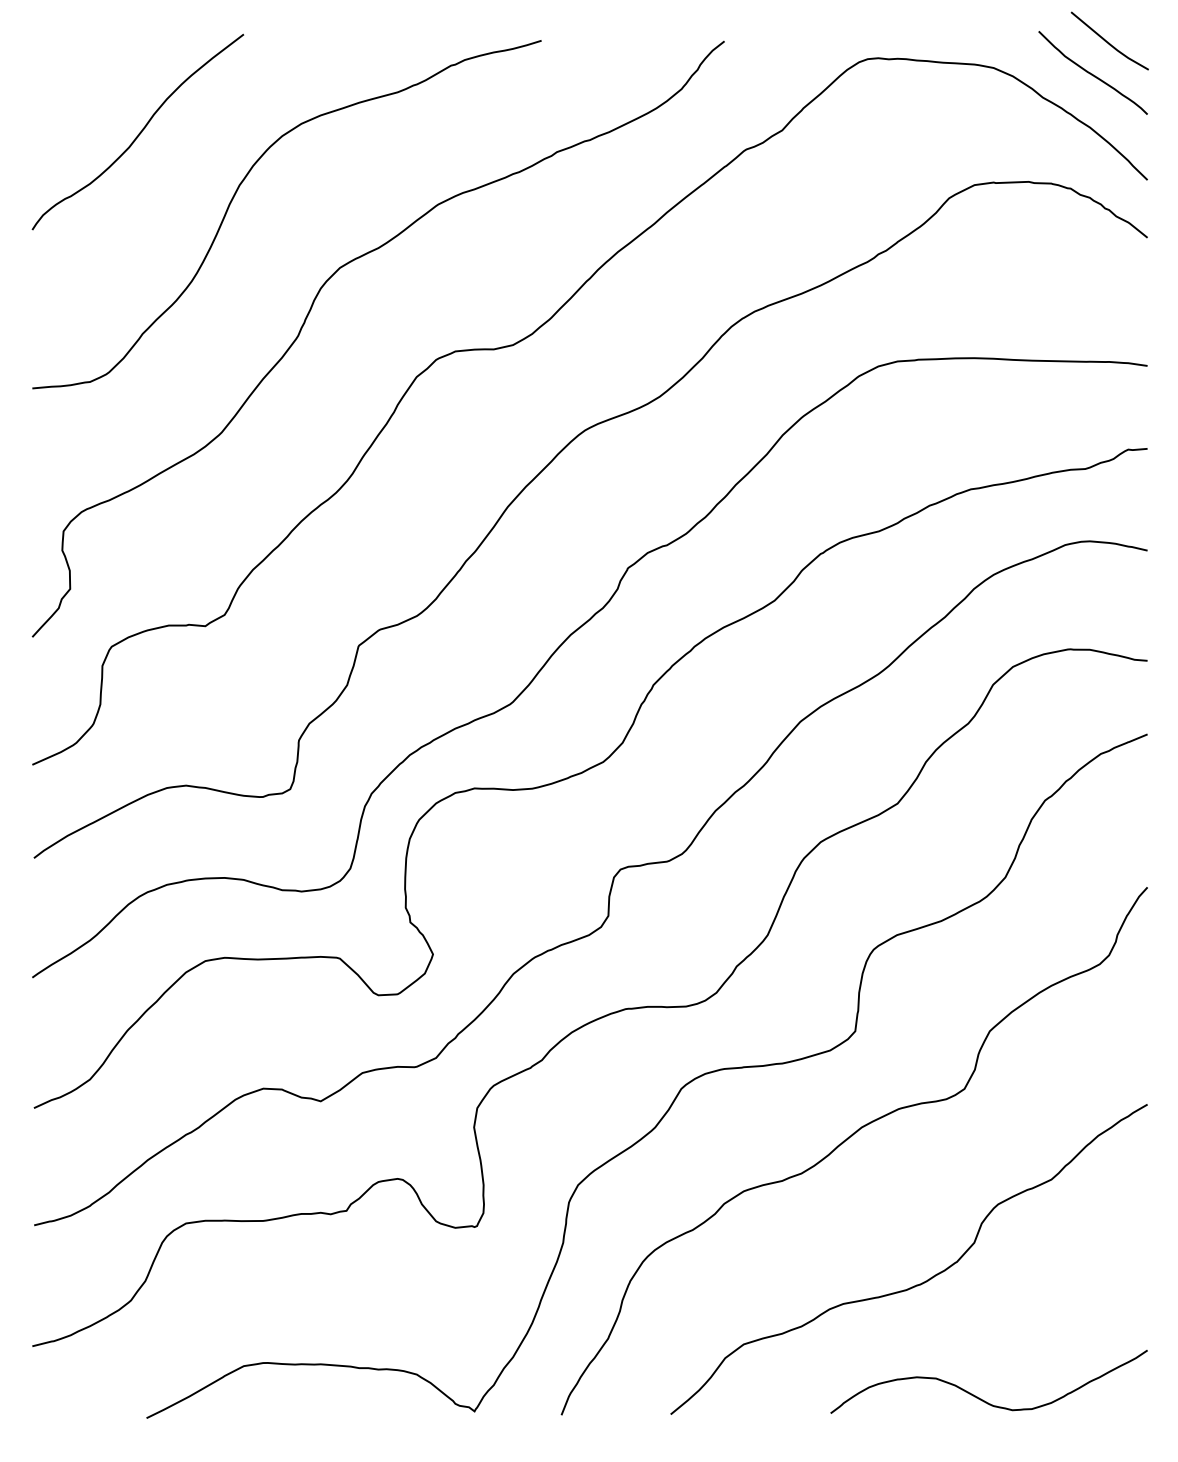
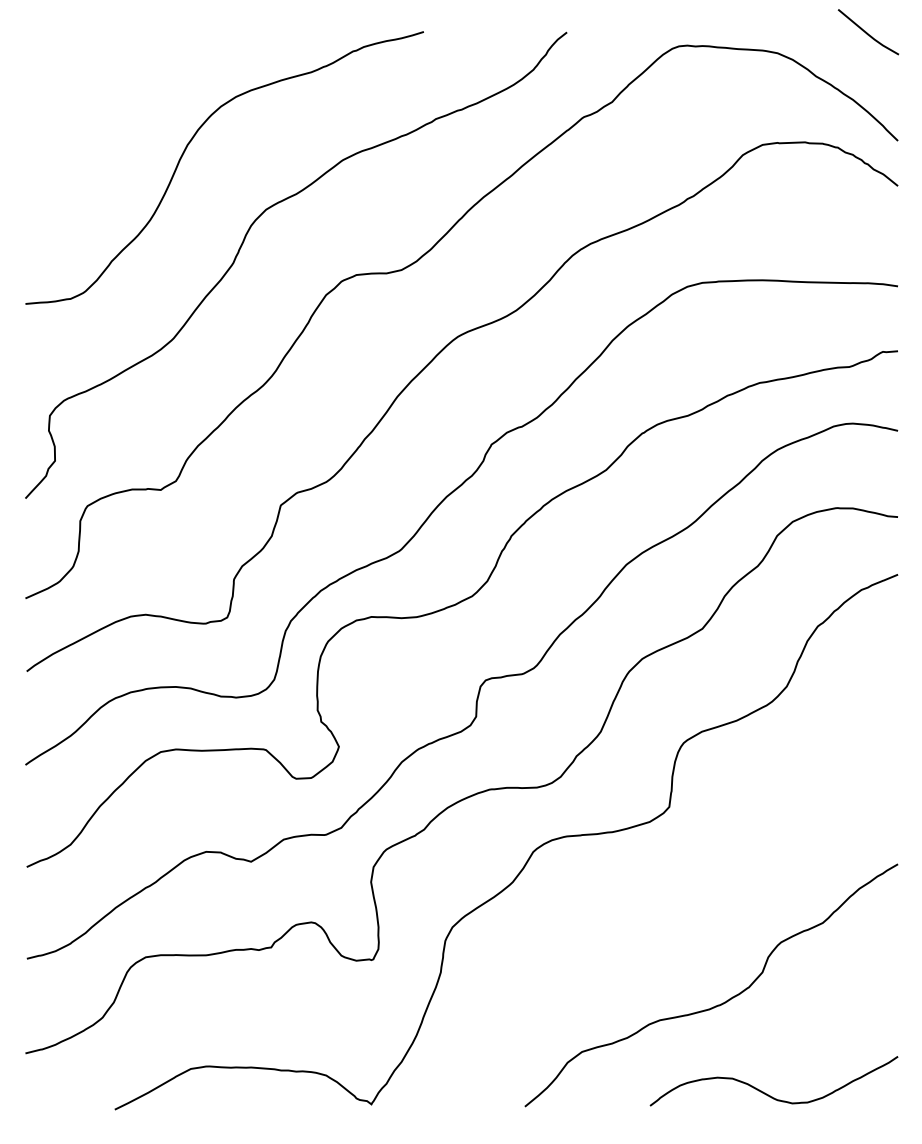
curve: (1093, 73) -> (855, 57), removed
curve: (138, 133) -> (108, 104), removed
curve: (847, 1140) -> (663, 892), removed

